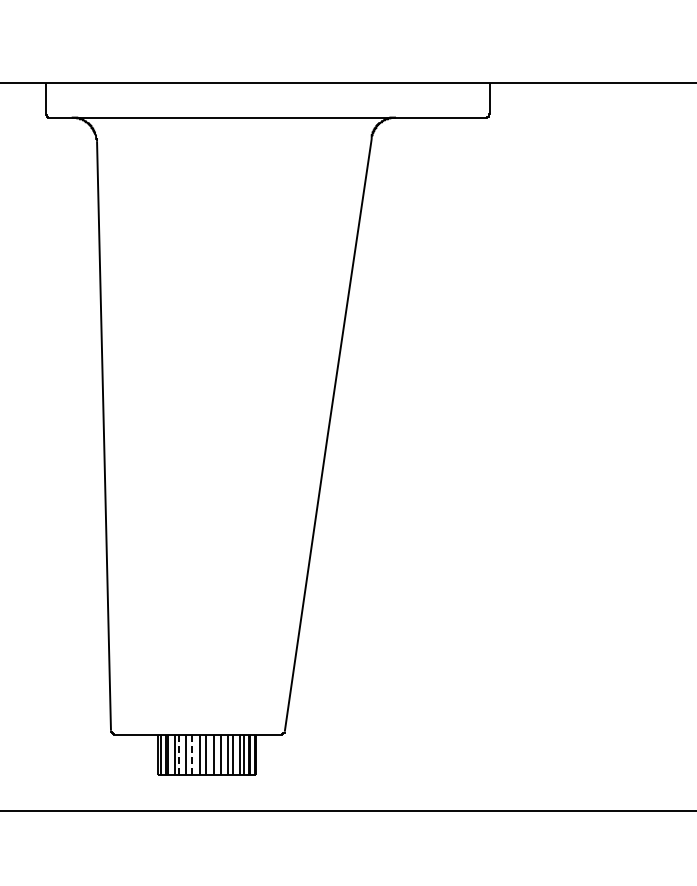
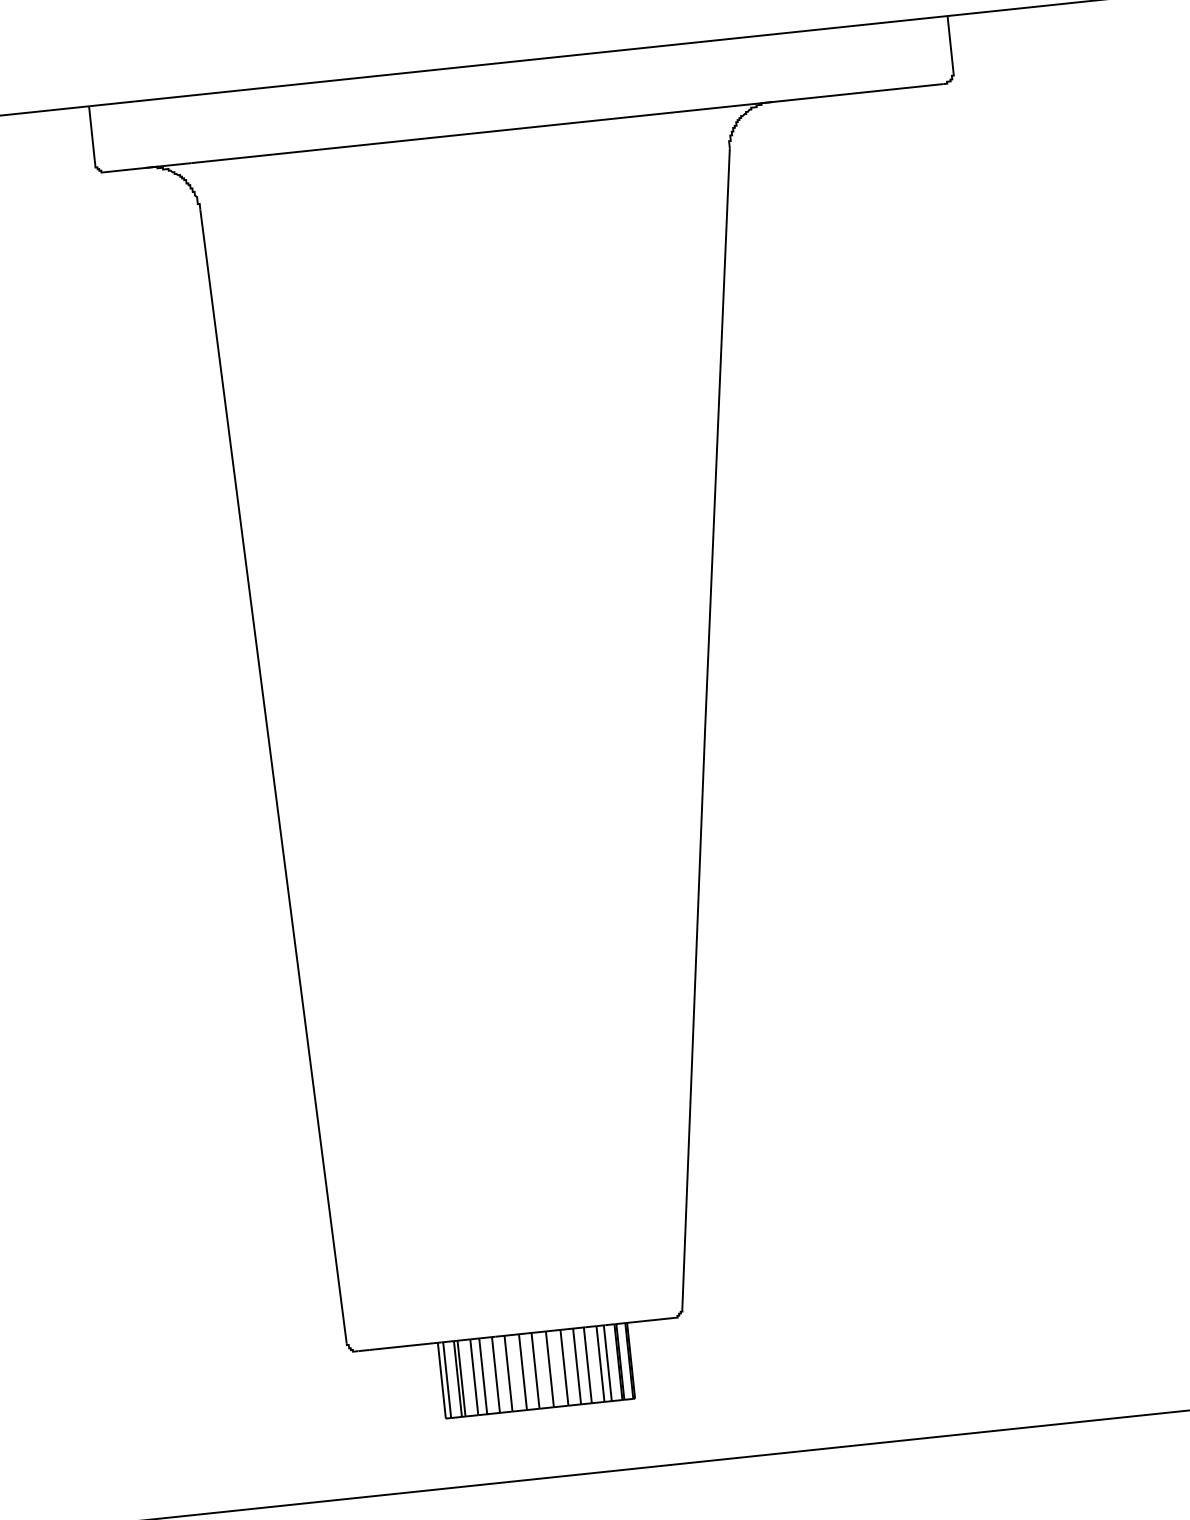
line: (179, 755) -> (483, 1377), dashed -> solid
line: (192, 755) -> (509, 1374), dashed -> solid

